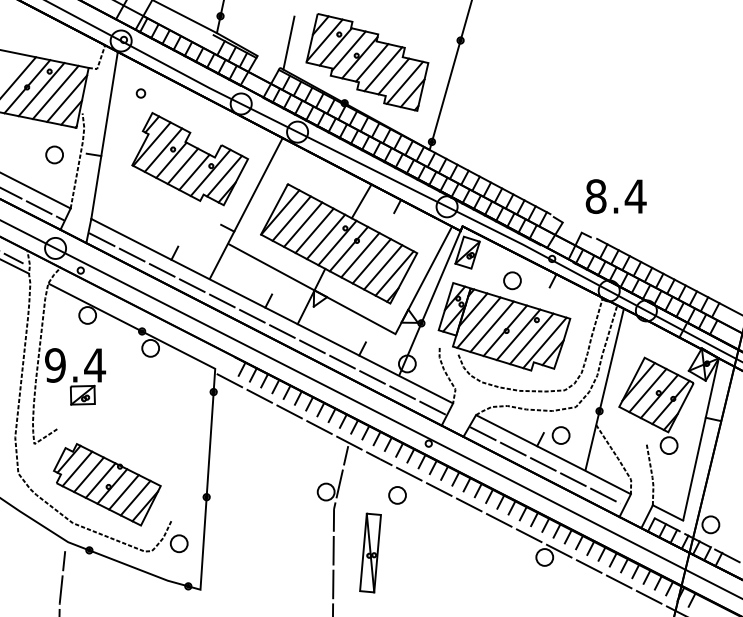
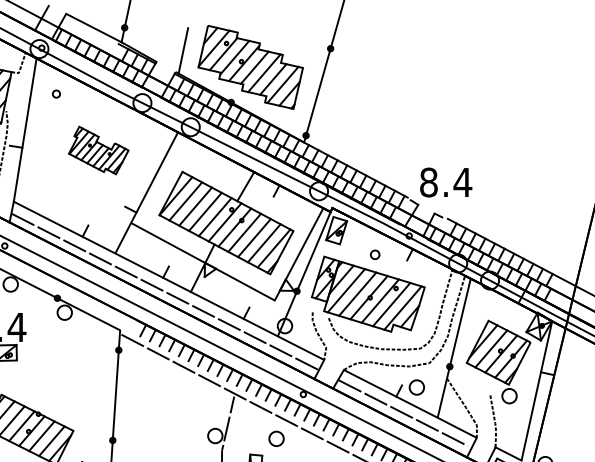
part: (190, 159) -> (98, 150), size x0.6
text: (615, 196) -> (445, 182), moved
part: (512, 280) -> (375, 254), size x0.6

